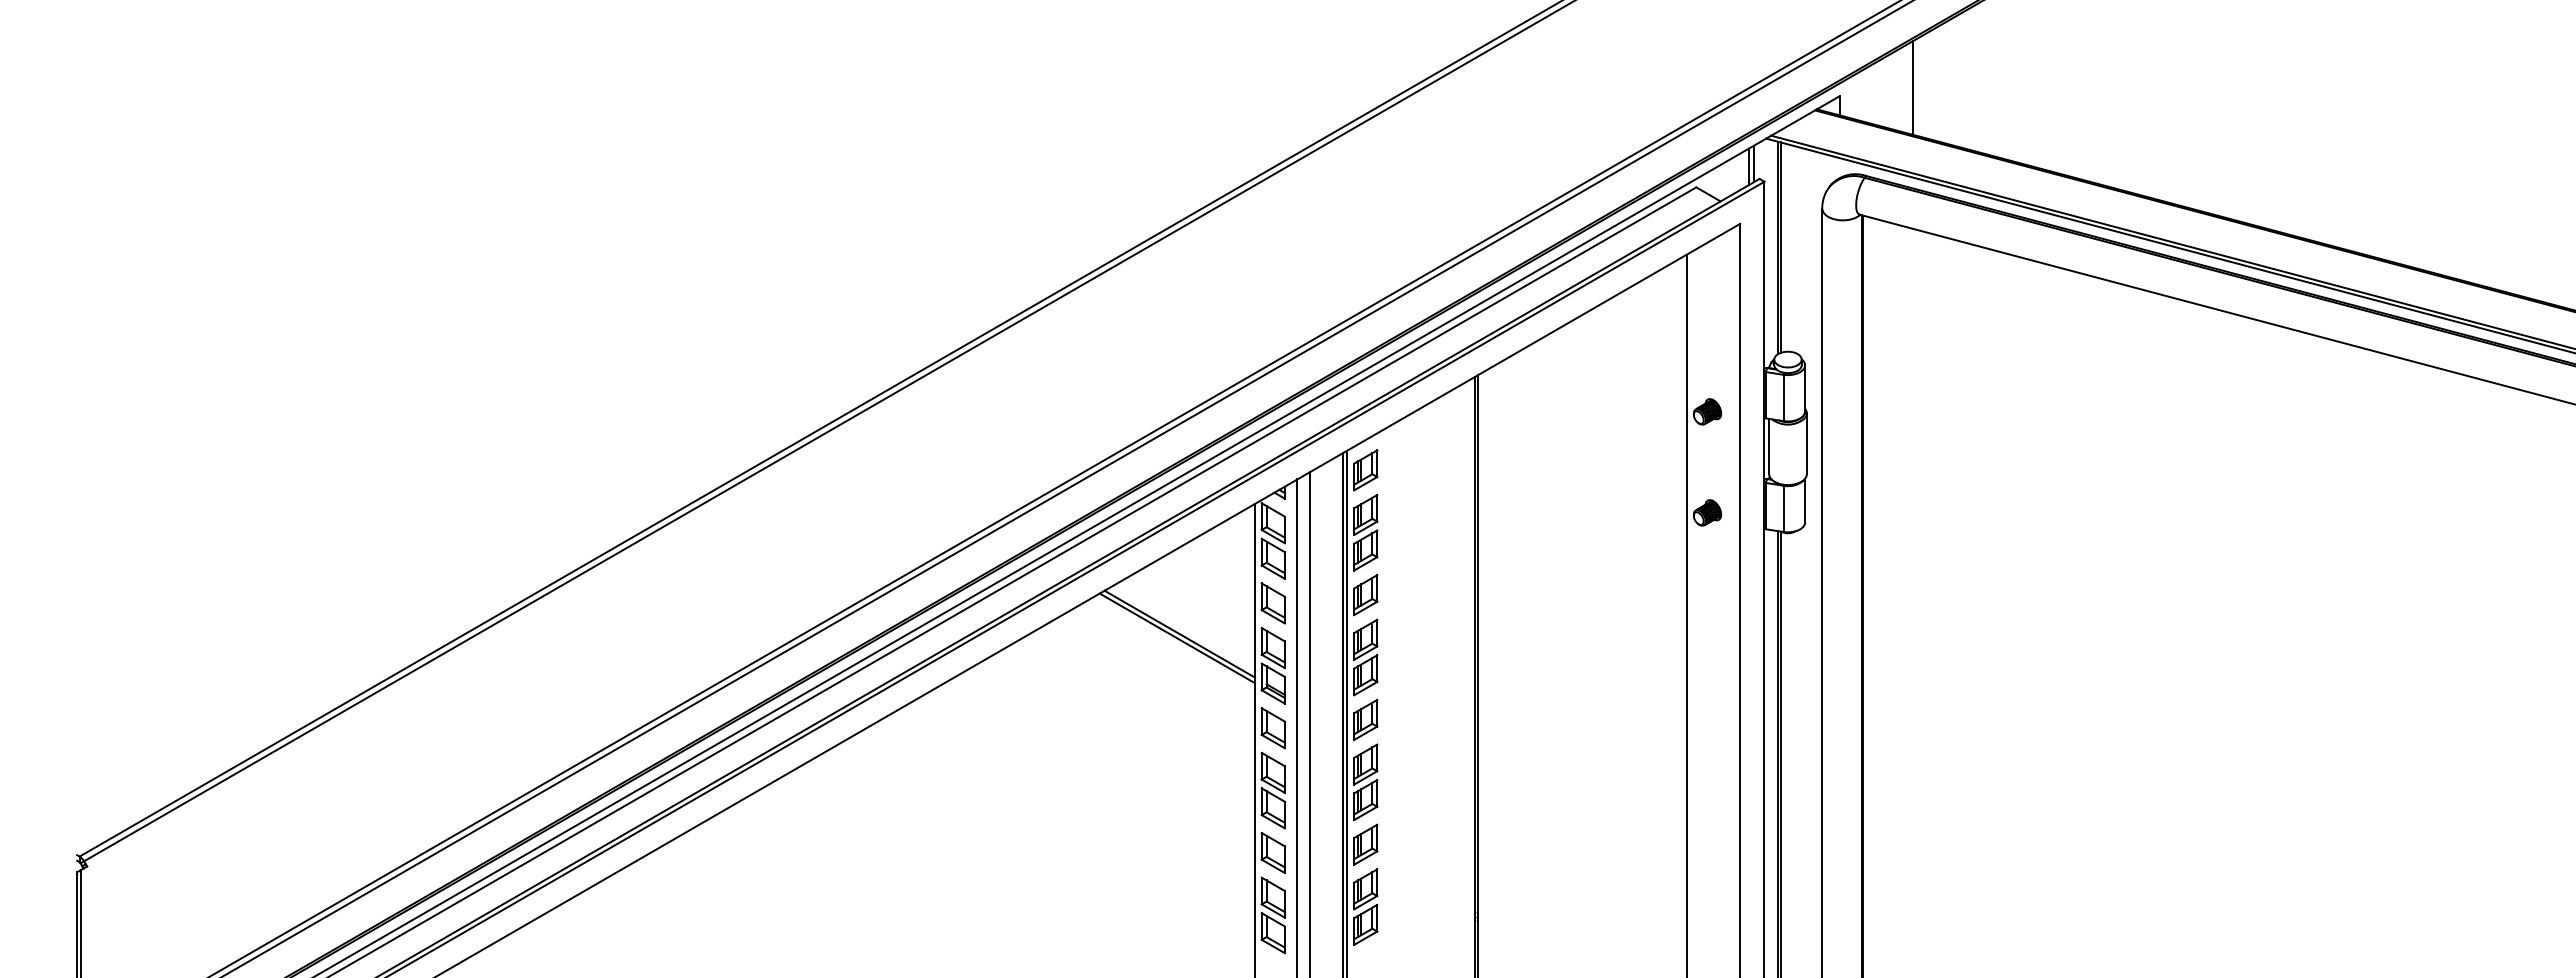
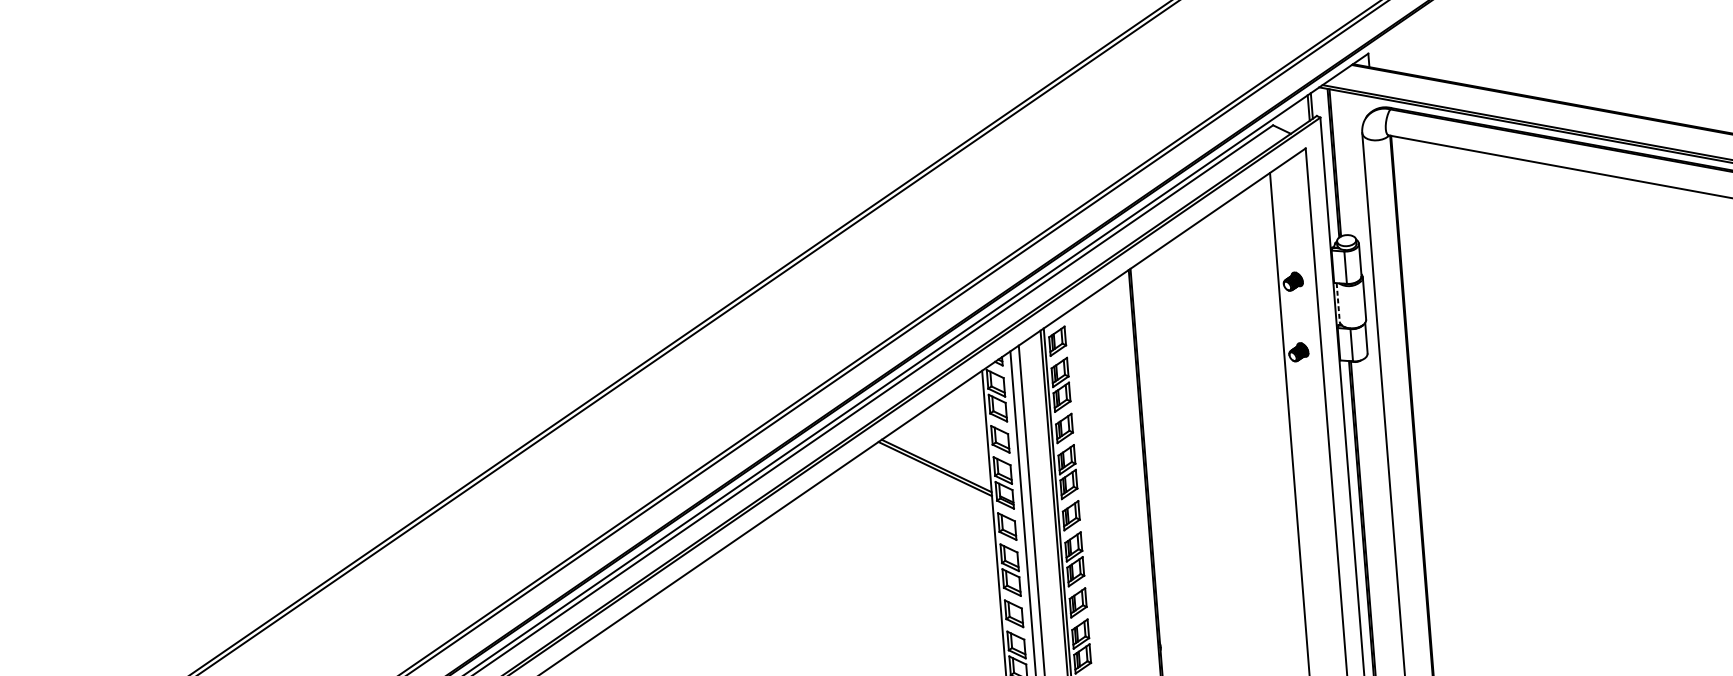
line: (1912, 87) -> (1418, 43), removed
line: (1769, 446) -> (1338, 302), solid -> dashed

